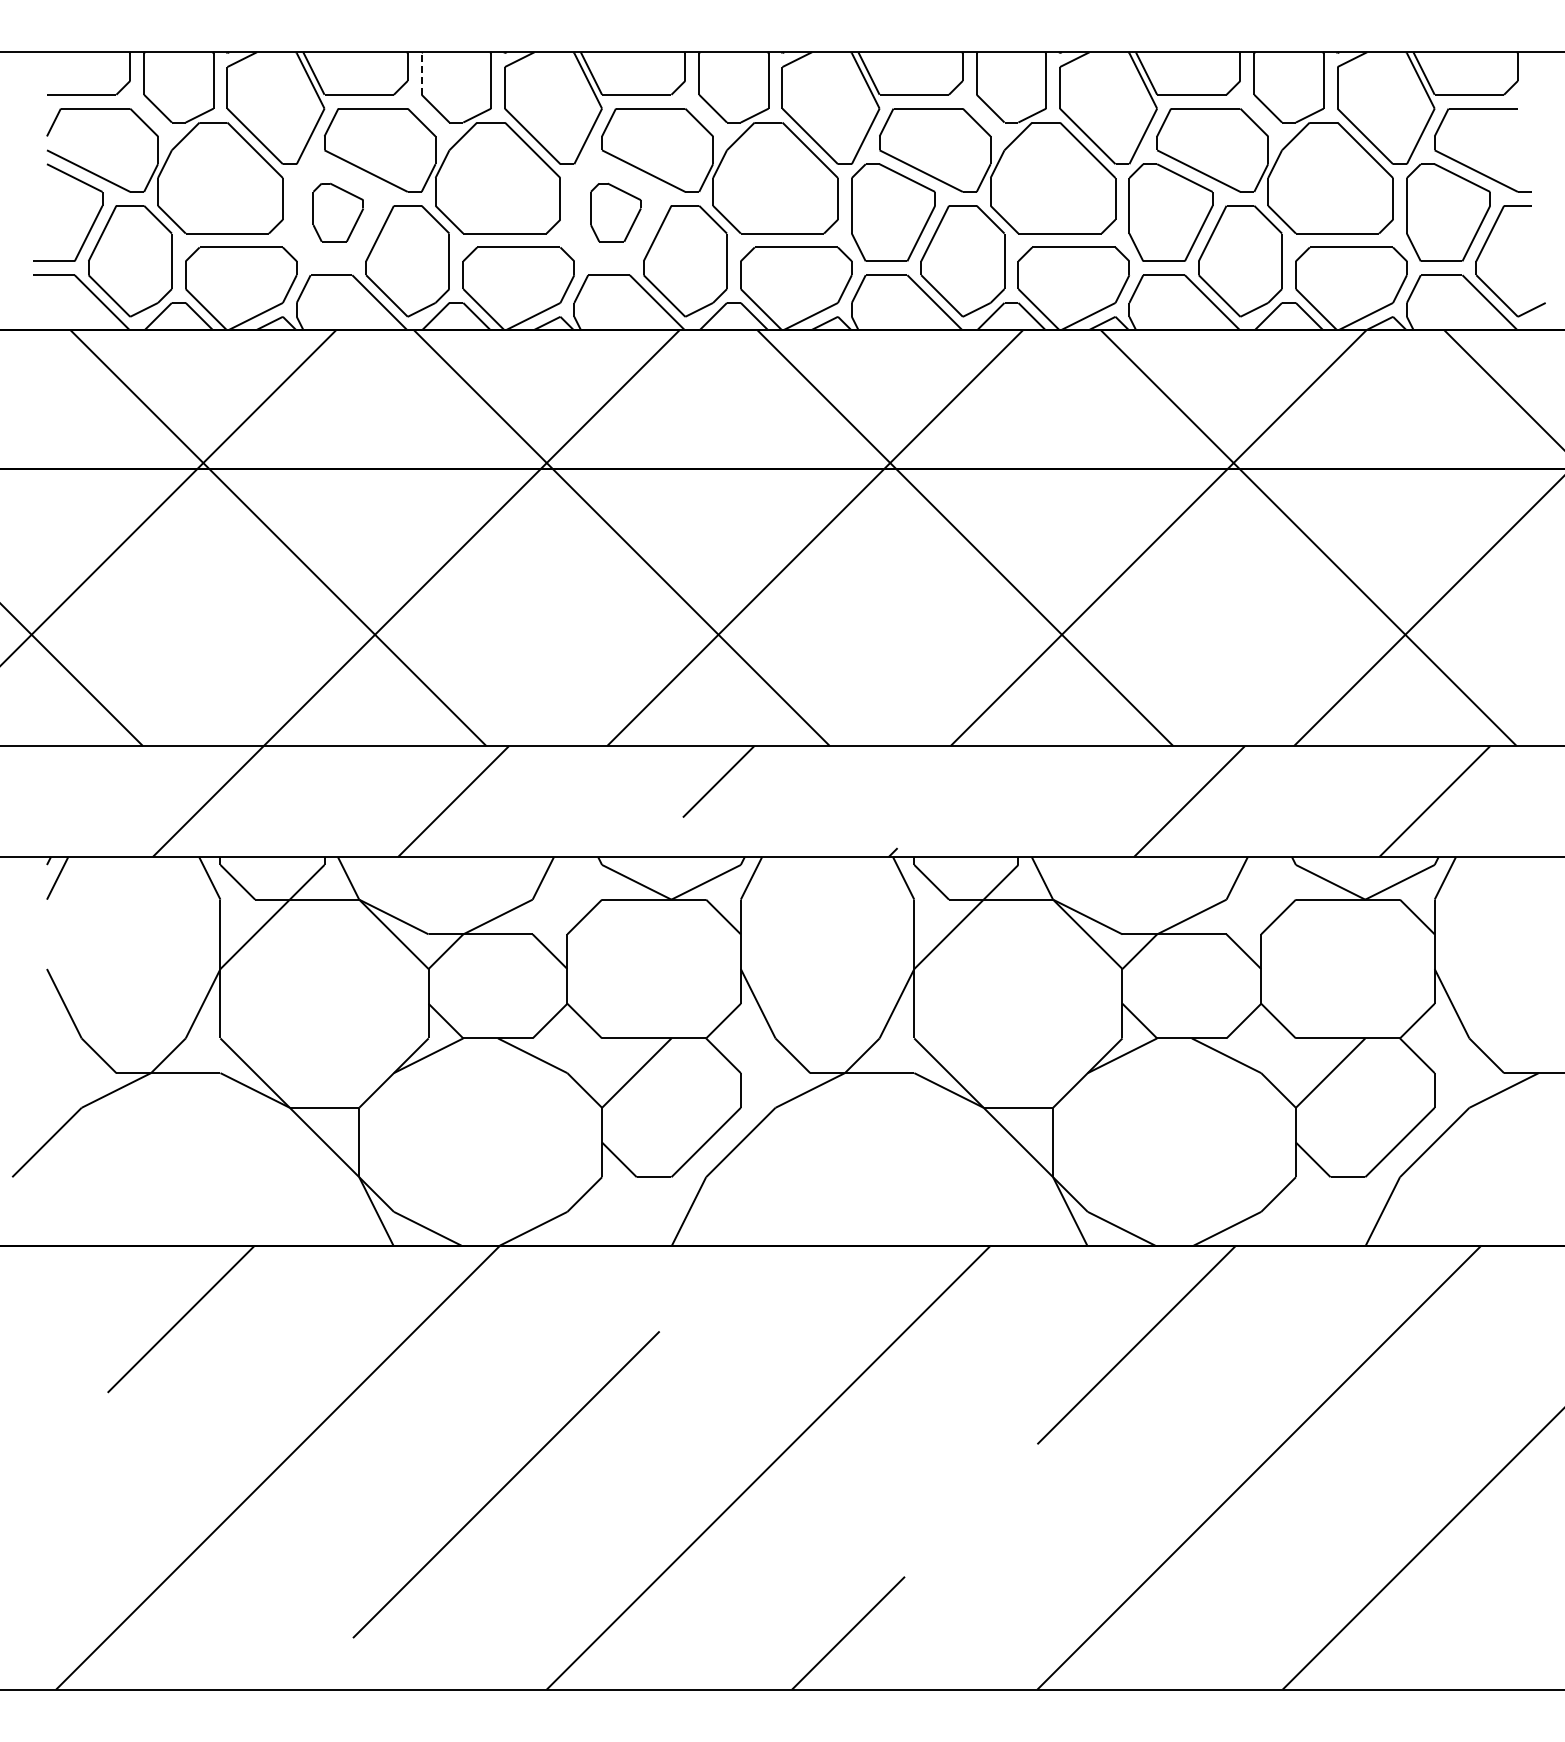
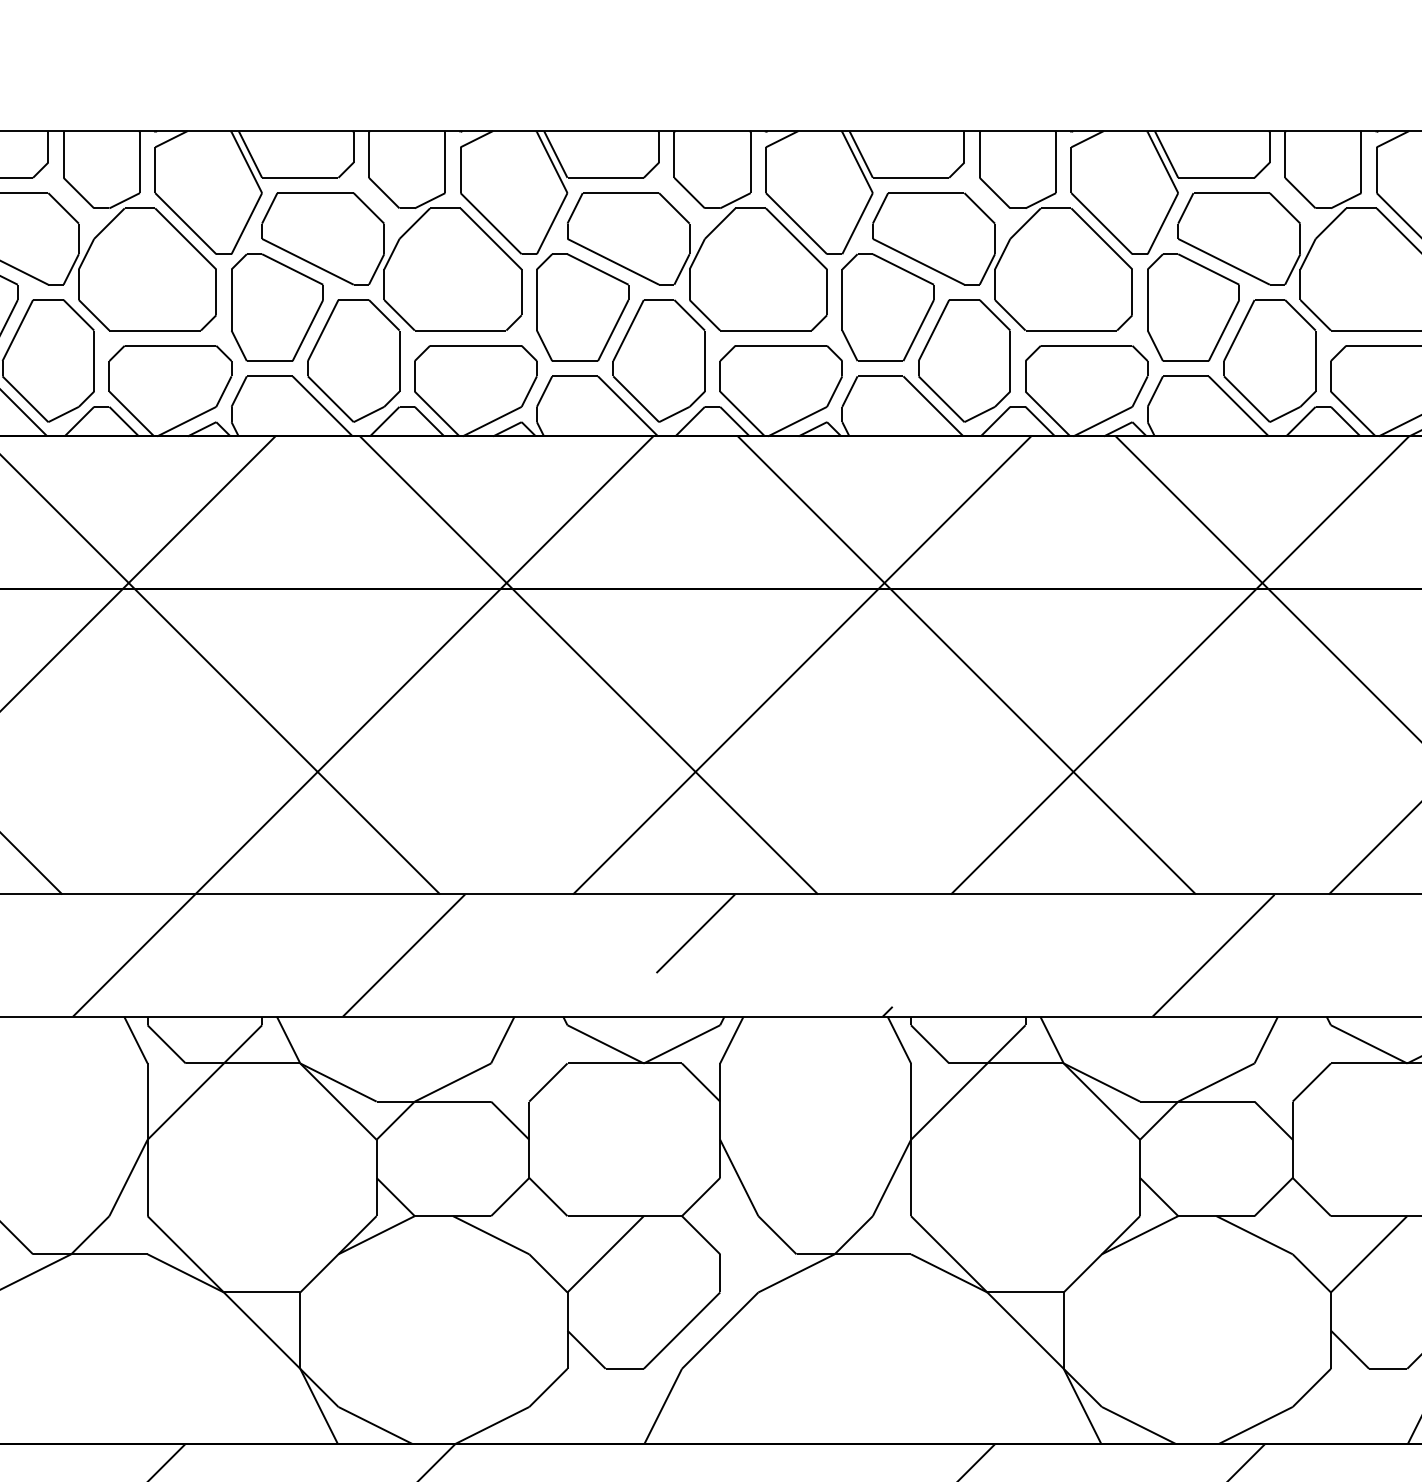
line: (421, 73) -> (368, 154), dashed -> solid
part: (338, 212) -> (277, 307), size x1.67
part: (615, 212) -> (582, 307), size x1.67

